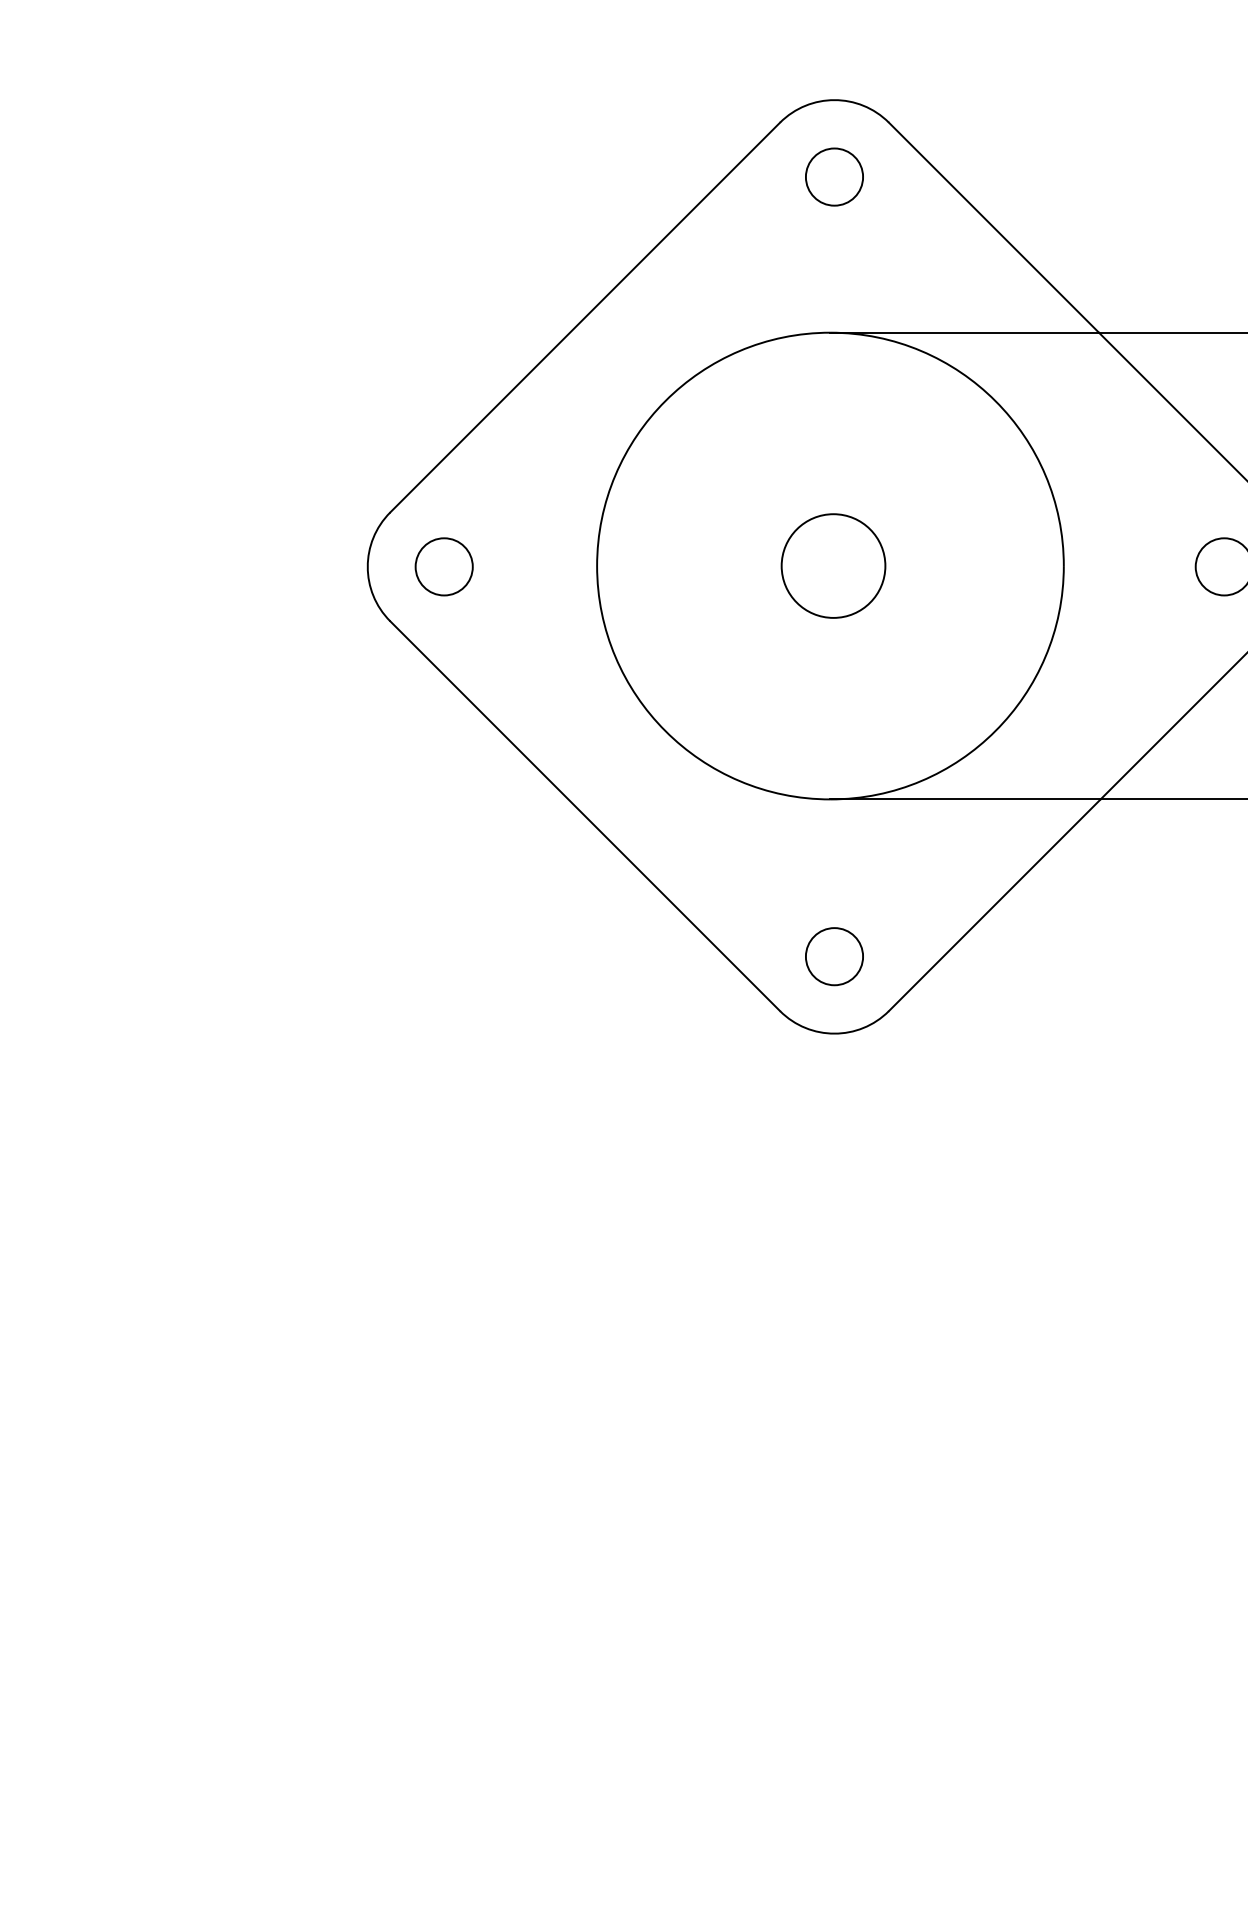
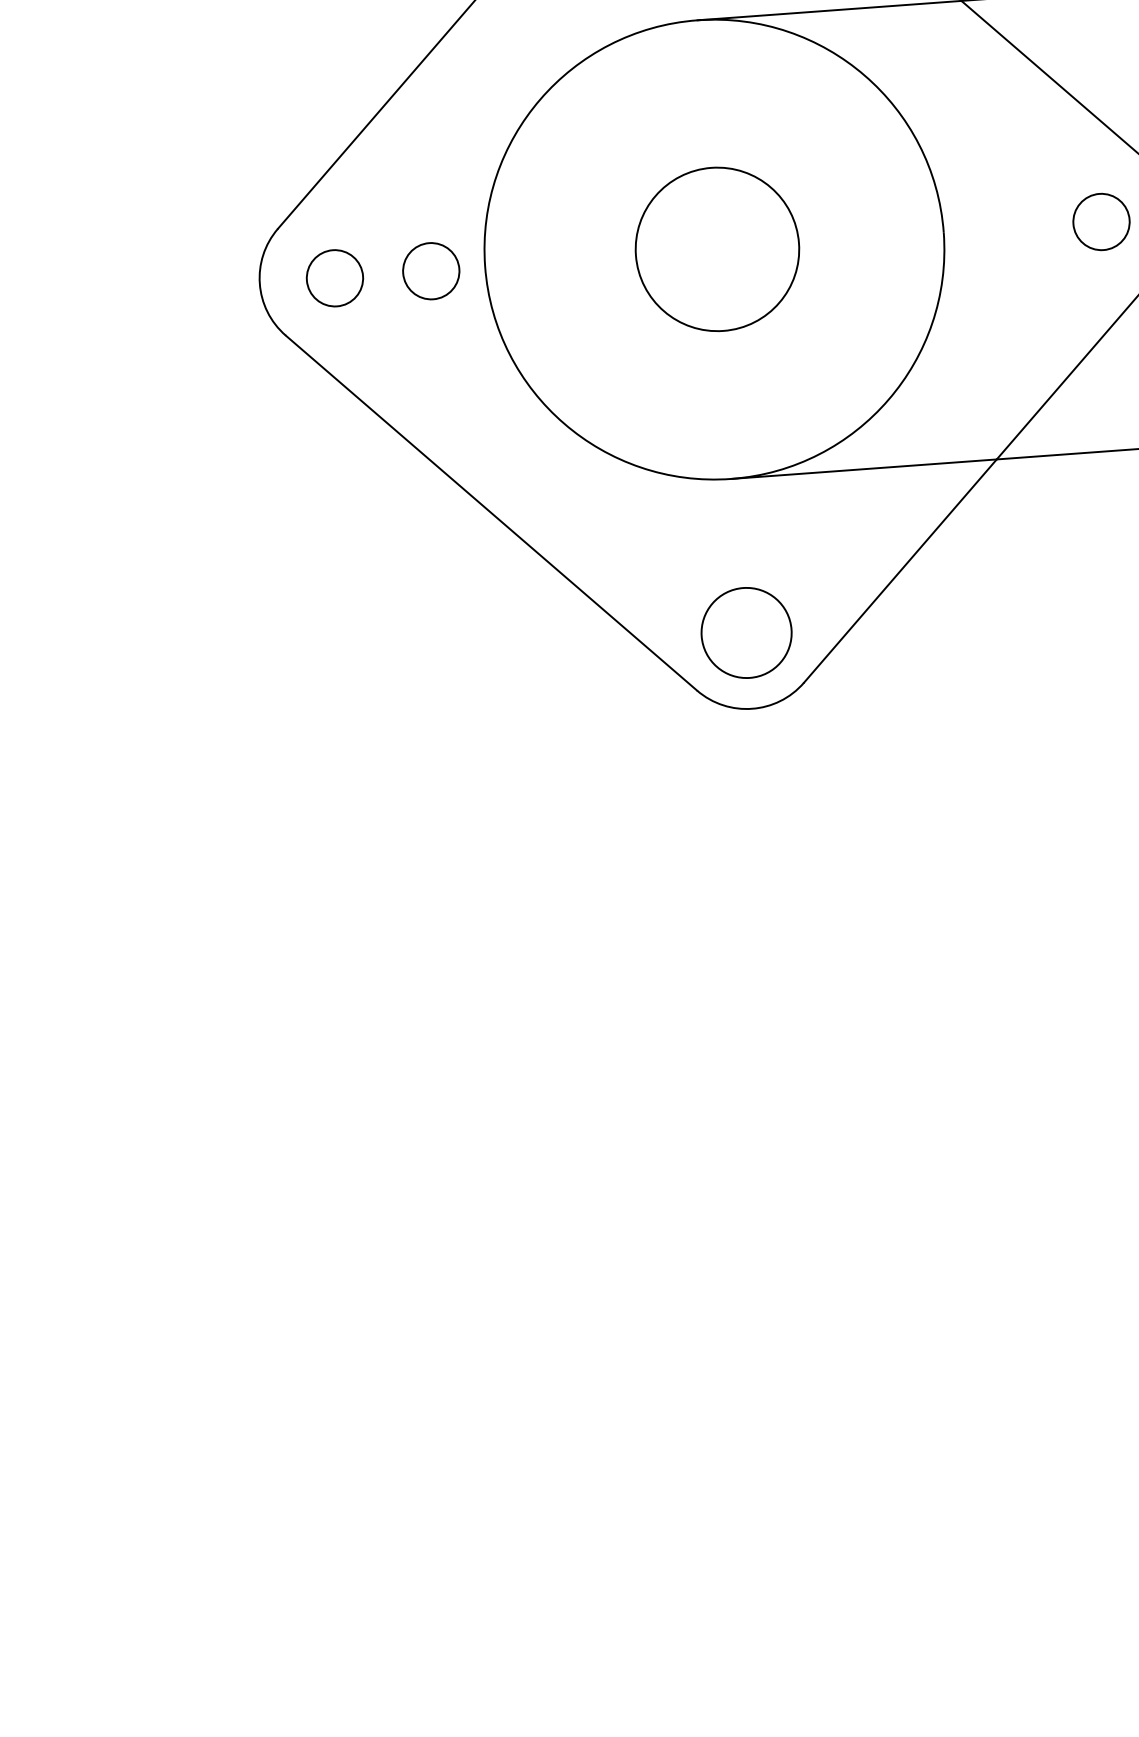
circle: (833, 565) -> (717, 248), size x1.6
circle: (541, 566) -> (430, 270), added
circle: (834, 956) -> (746, 632), size x1.6

